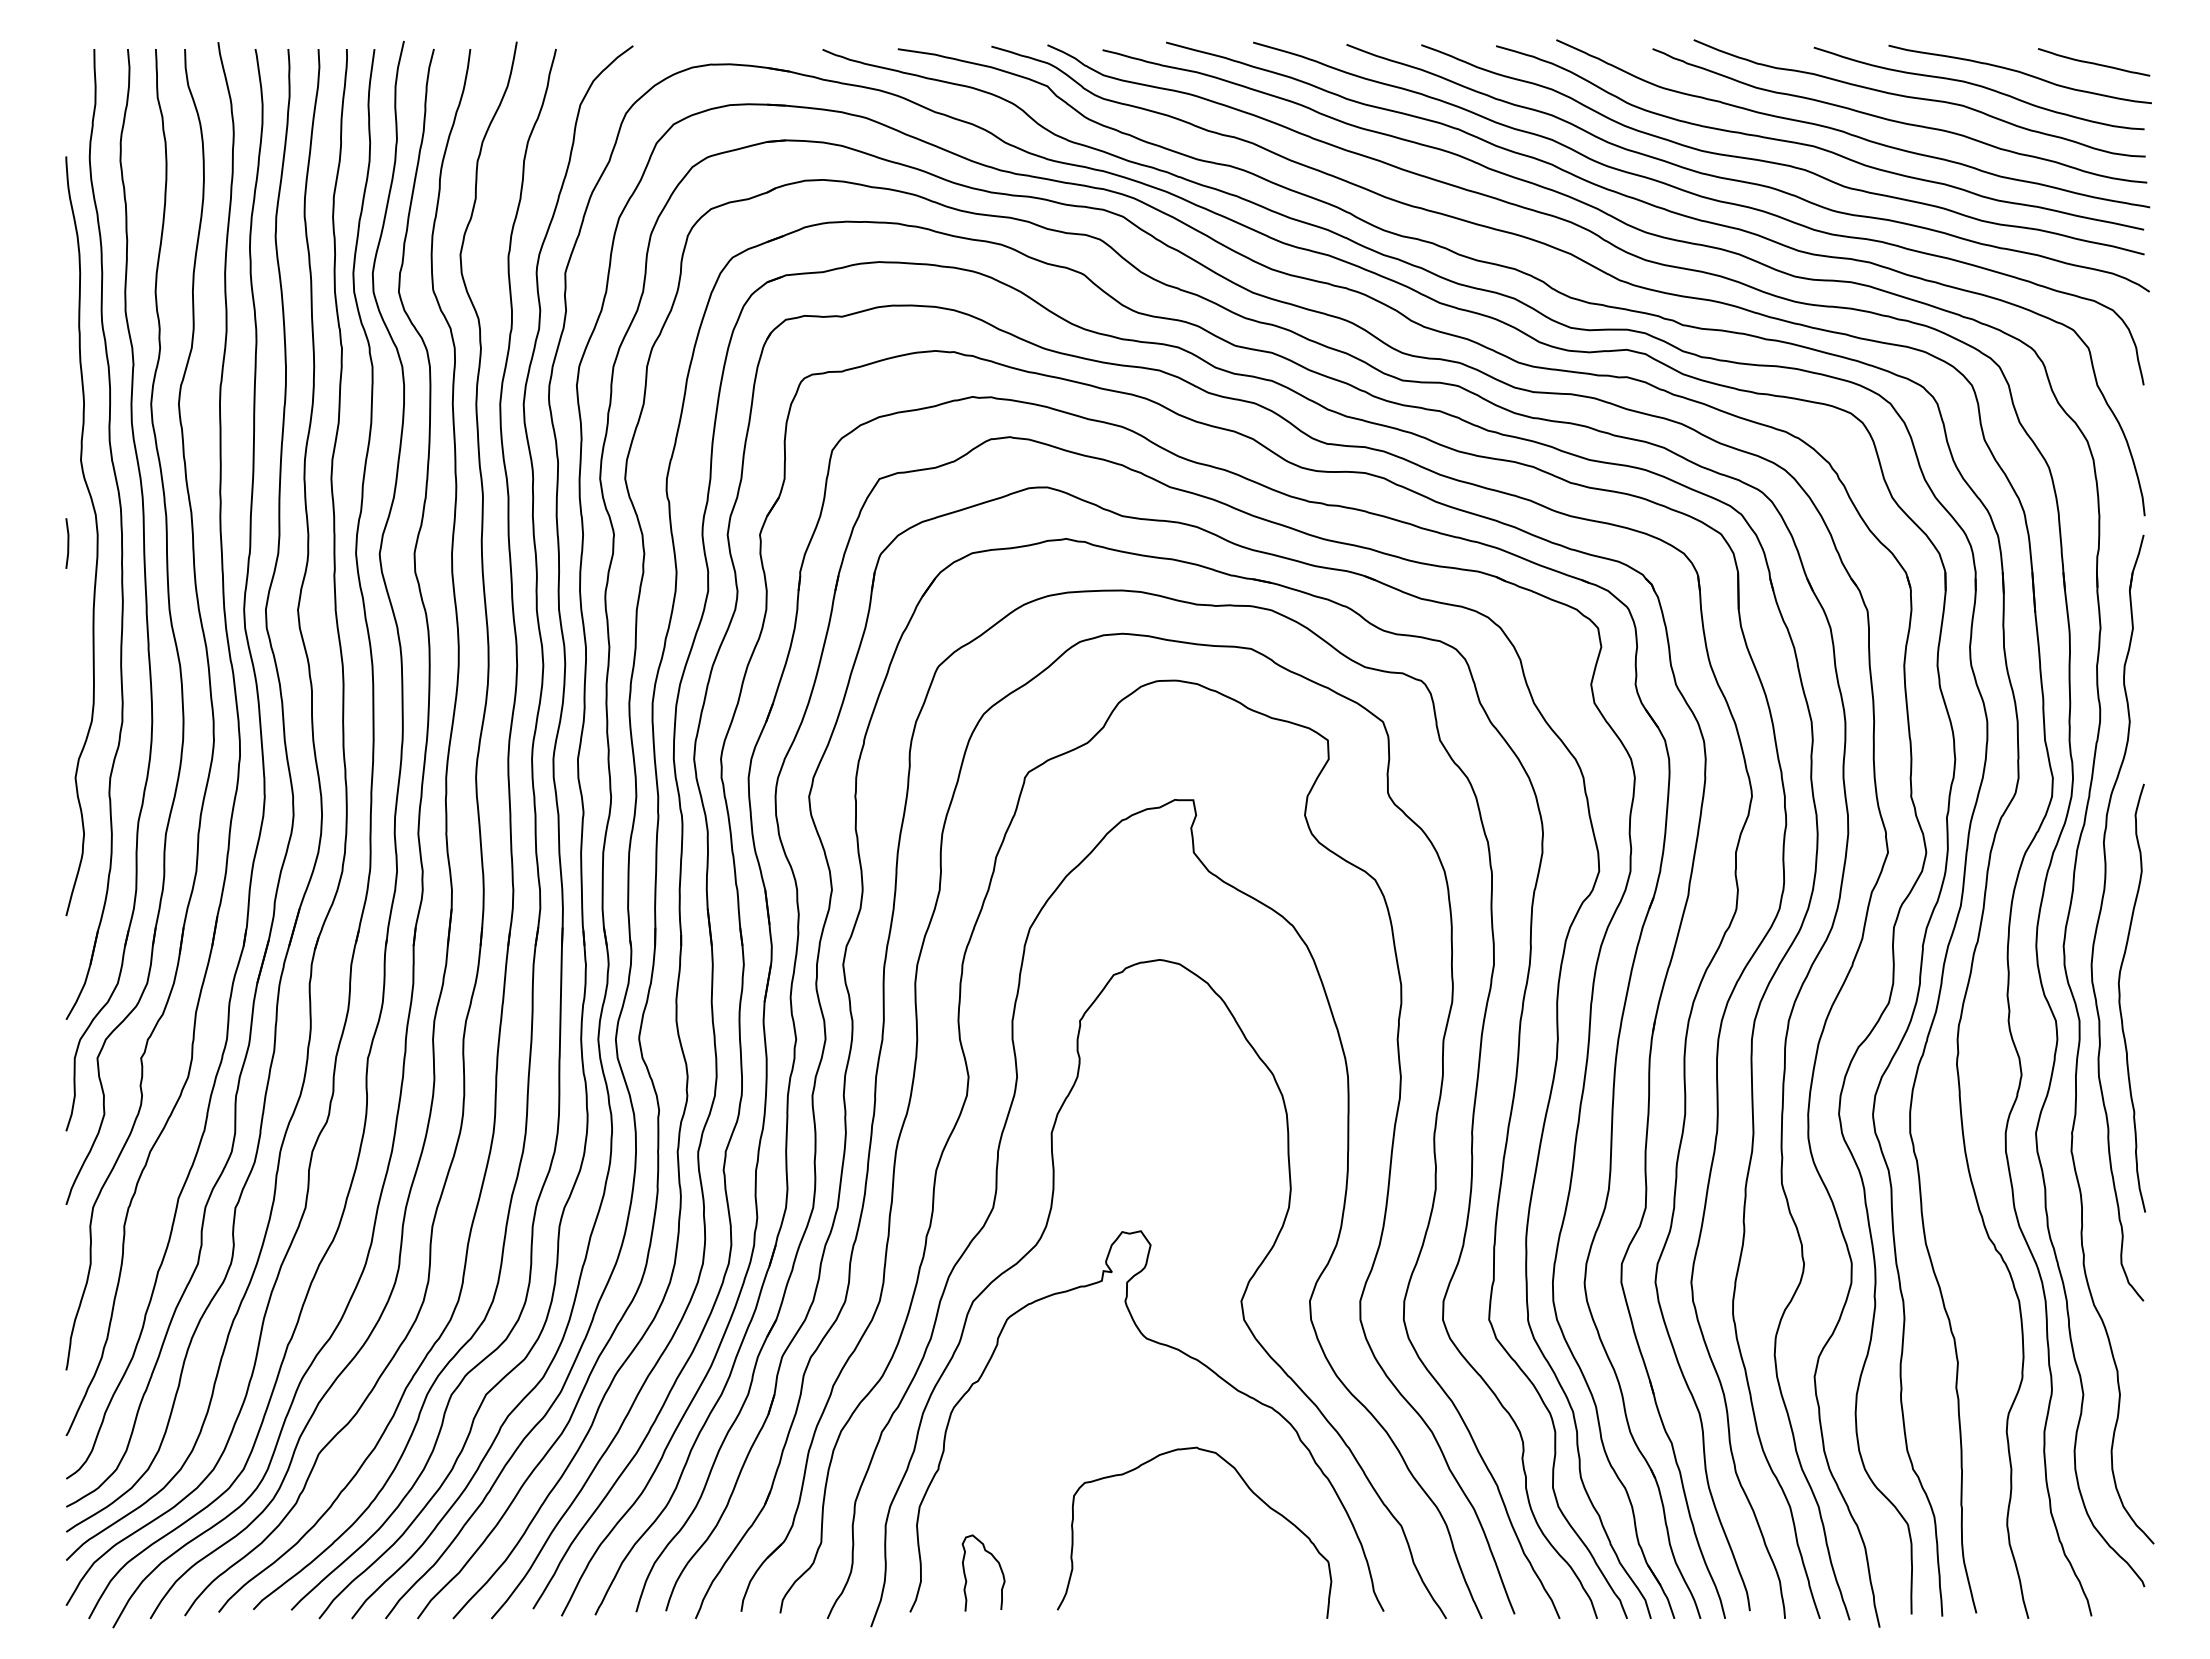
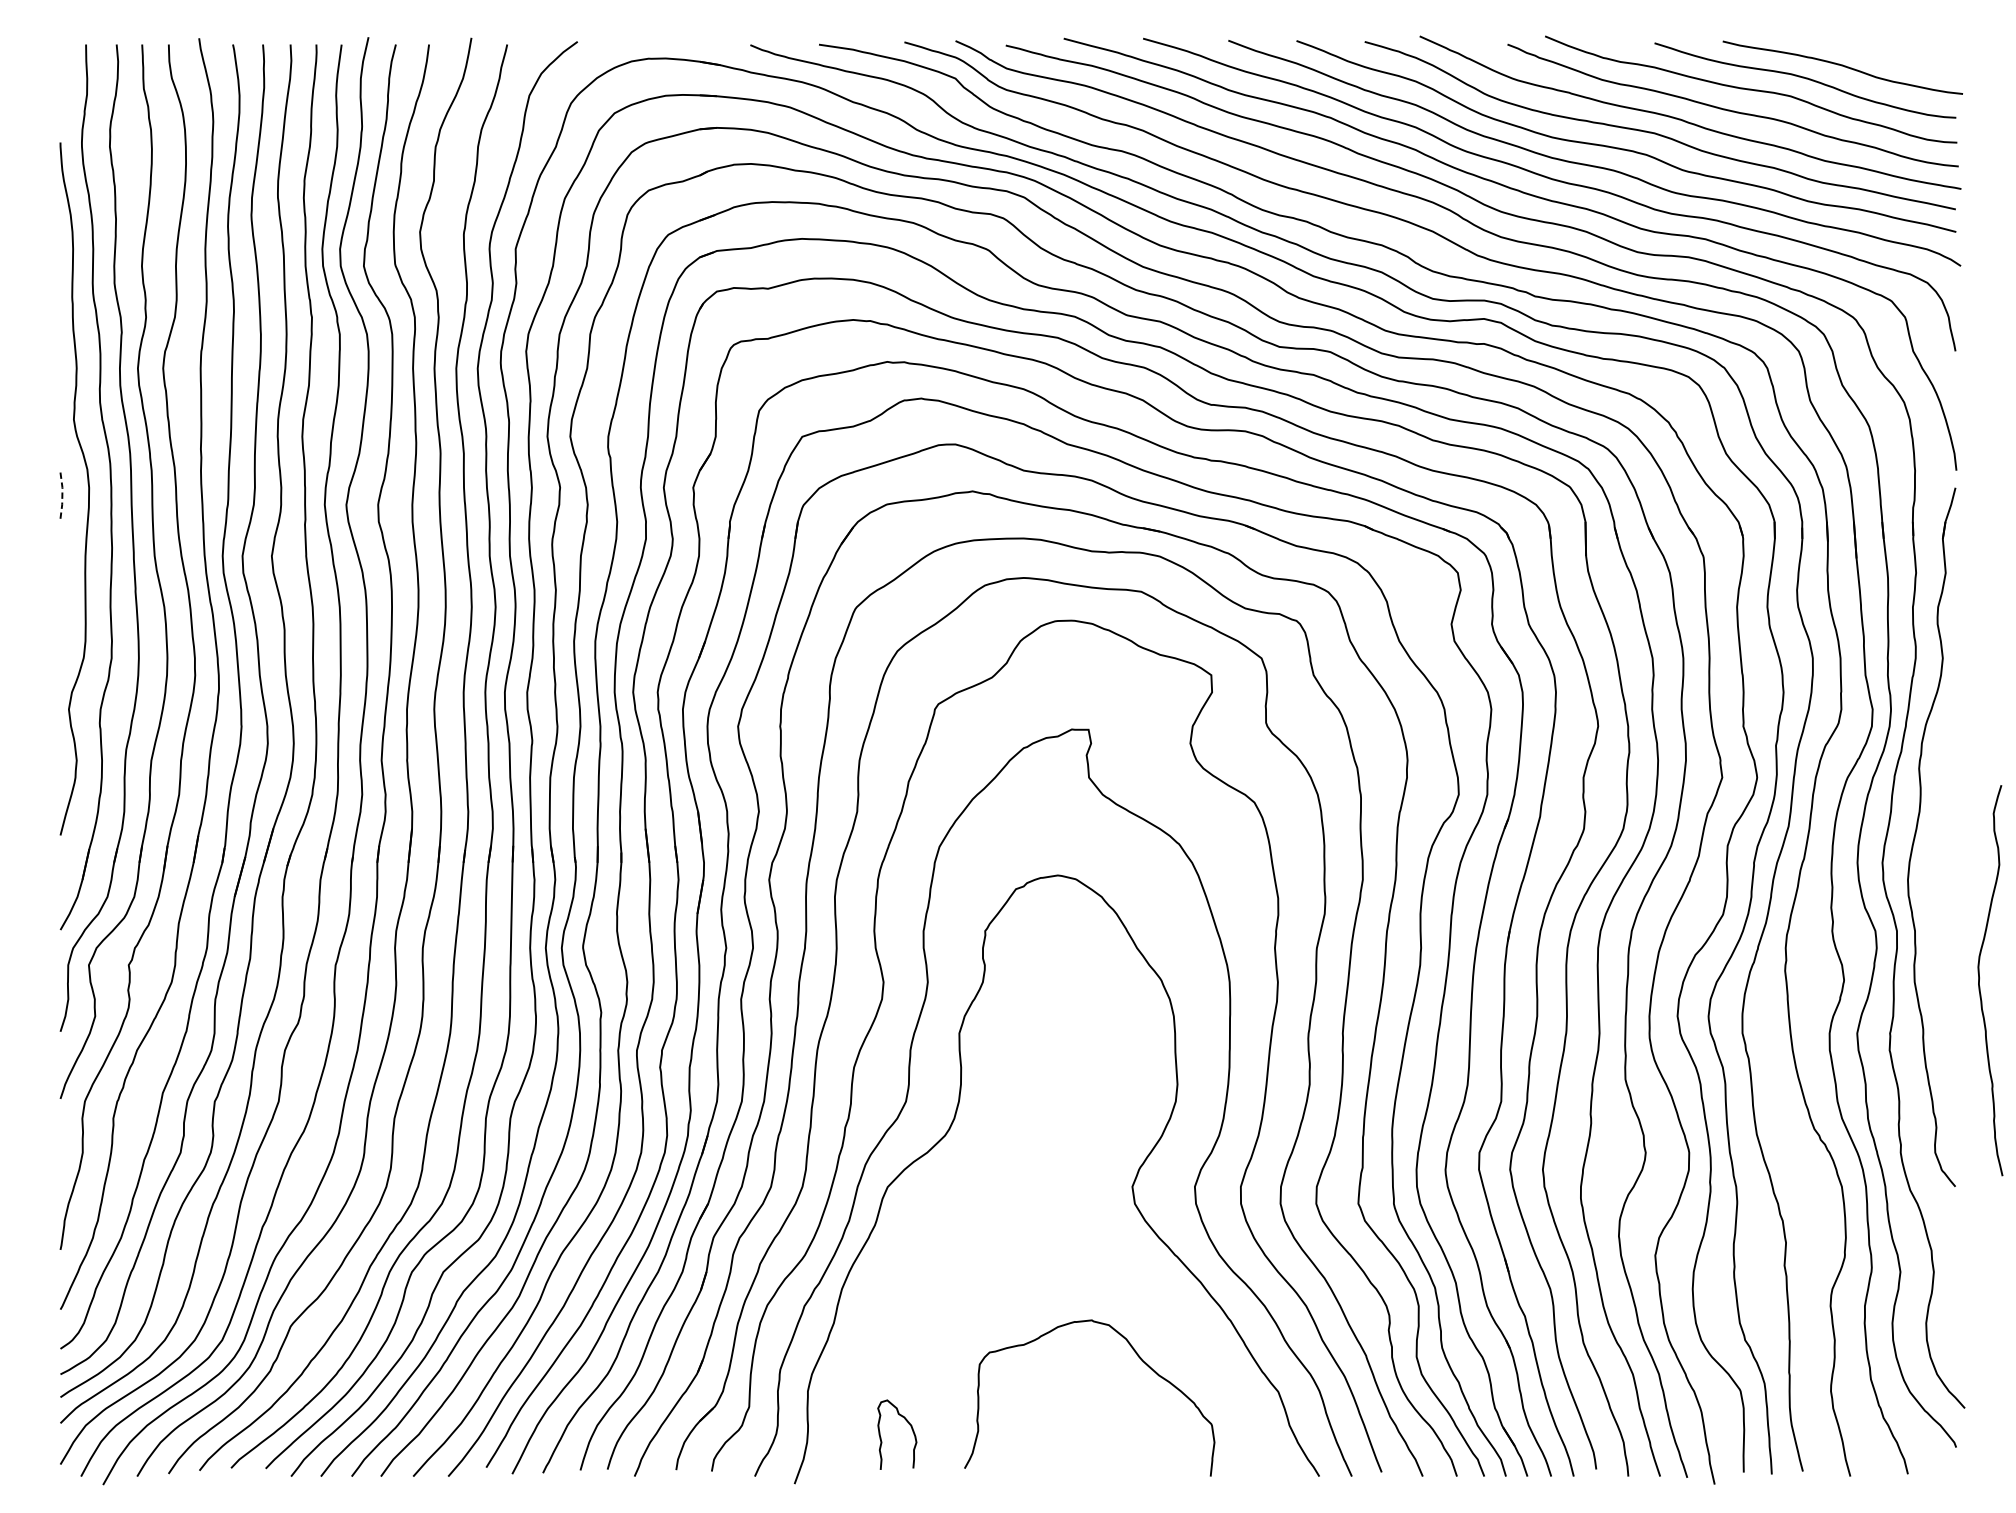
curve: (2094, 62) -> (1910, 56), removed
line: (68, 543) -> (62, 495), solid -> dashed
curve: (2120, 997) -> (1979, 979), moved
curve: (1185, 1355) -> (1081, 1236), removed

